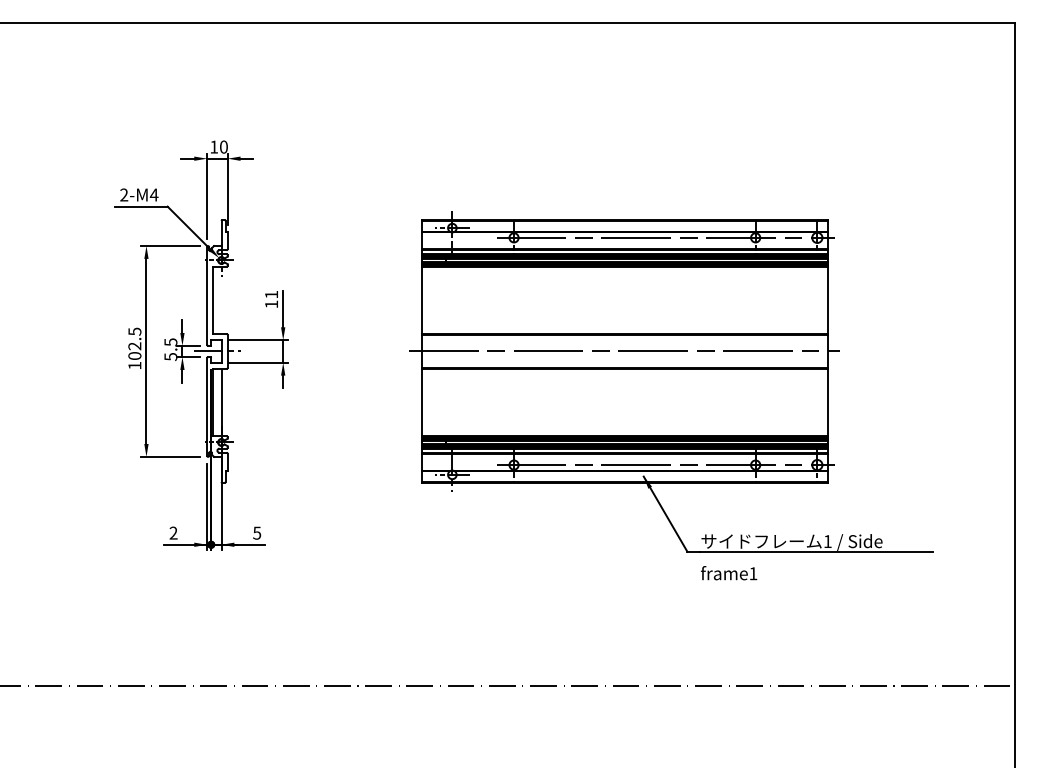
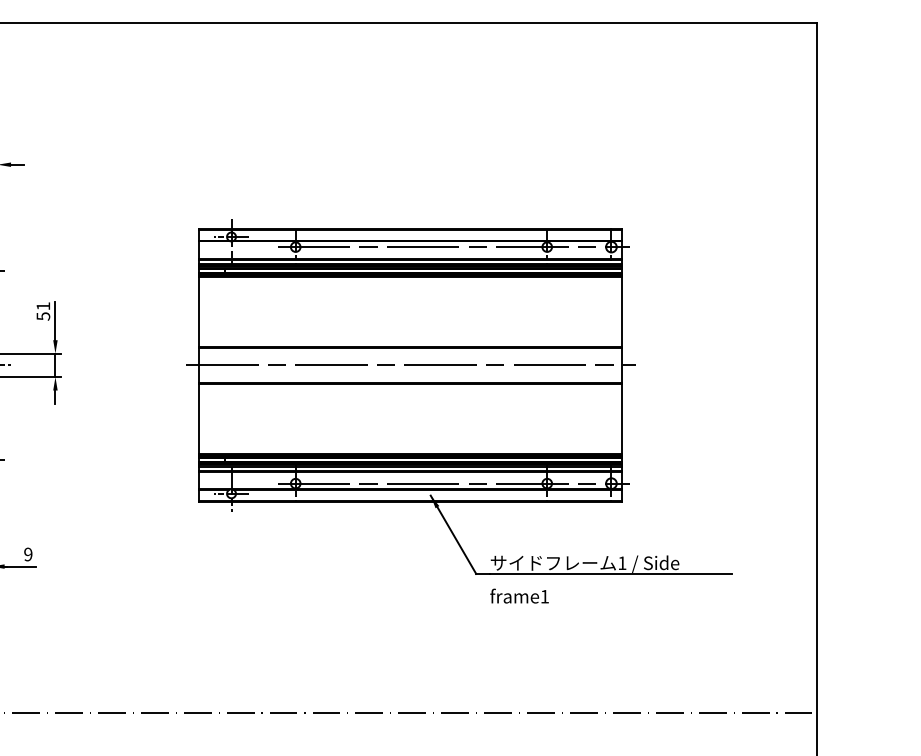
text: (271, 304) -> (43, 316), 11 -> 51
text: (257, 532) -> (28, 553), 5 -> 9

